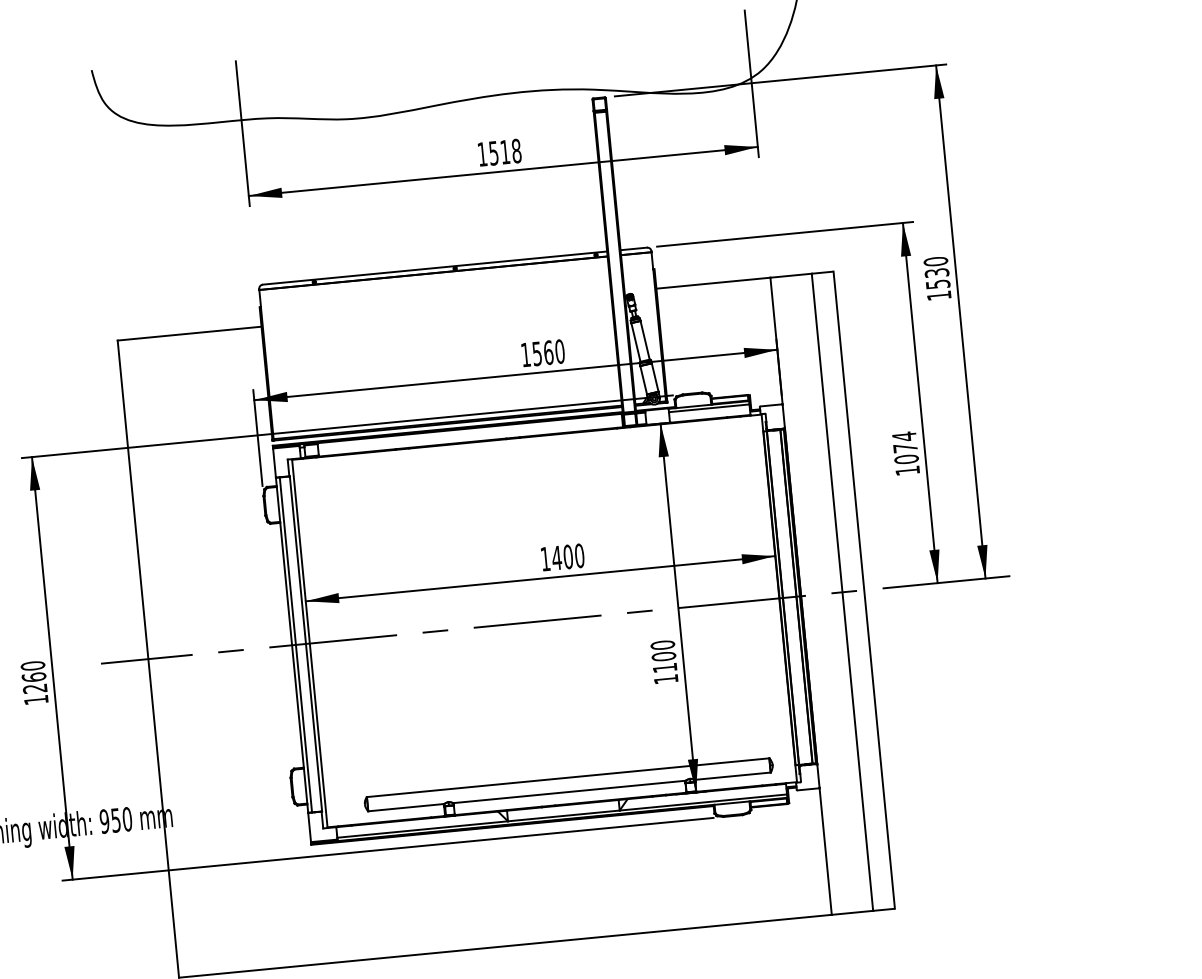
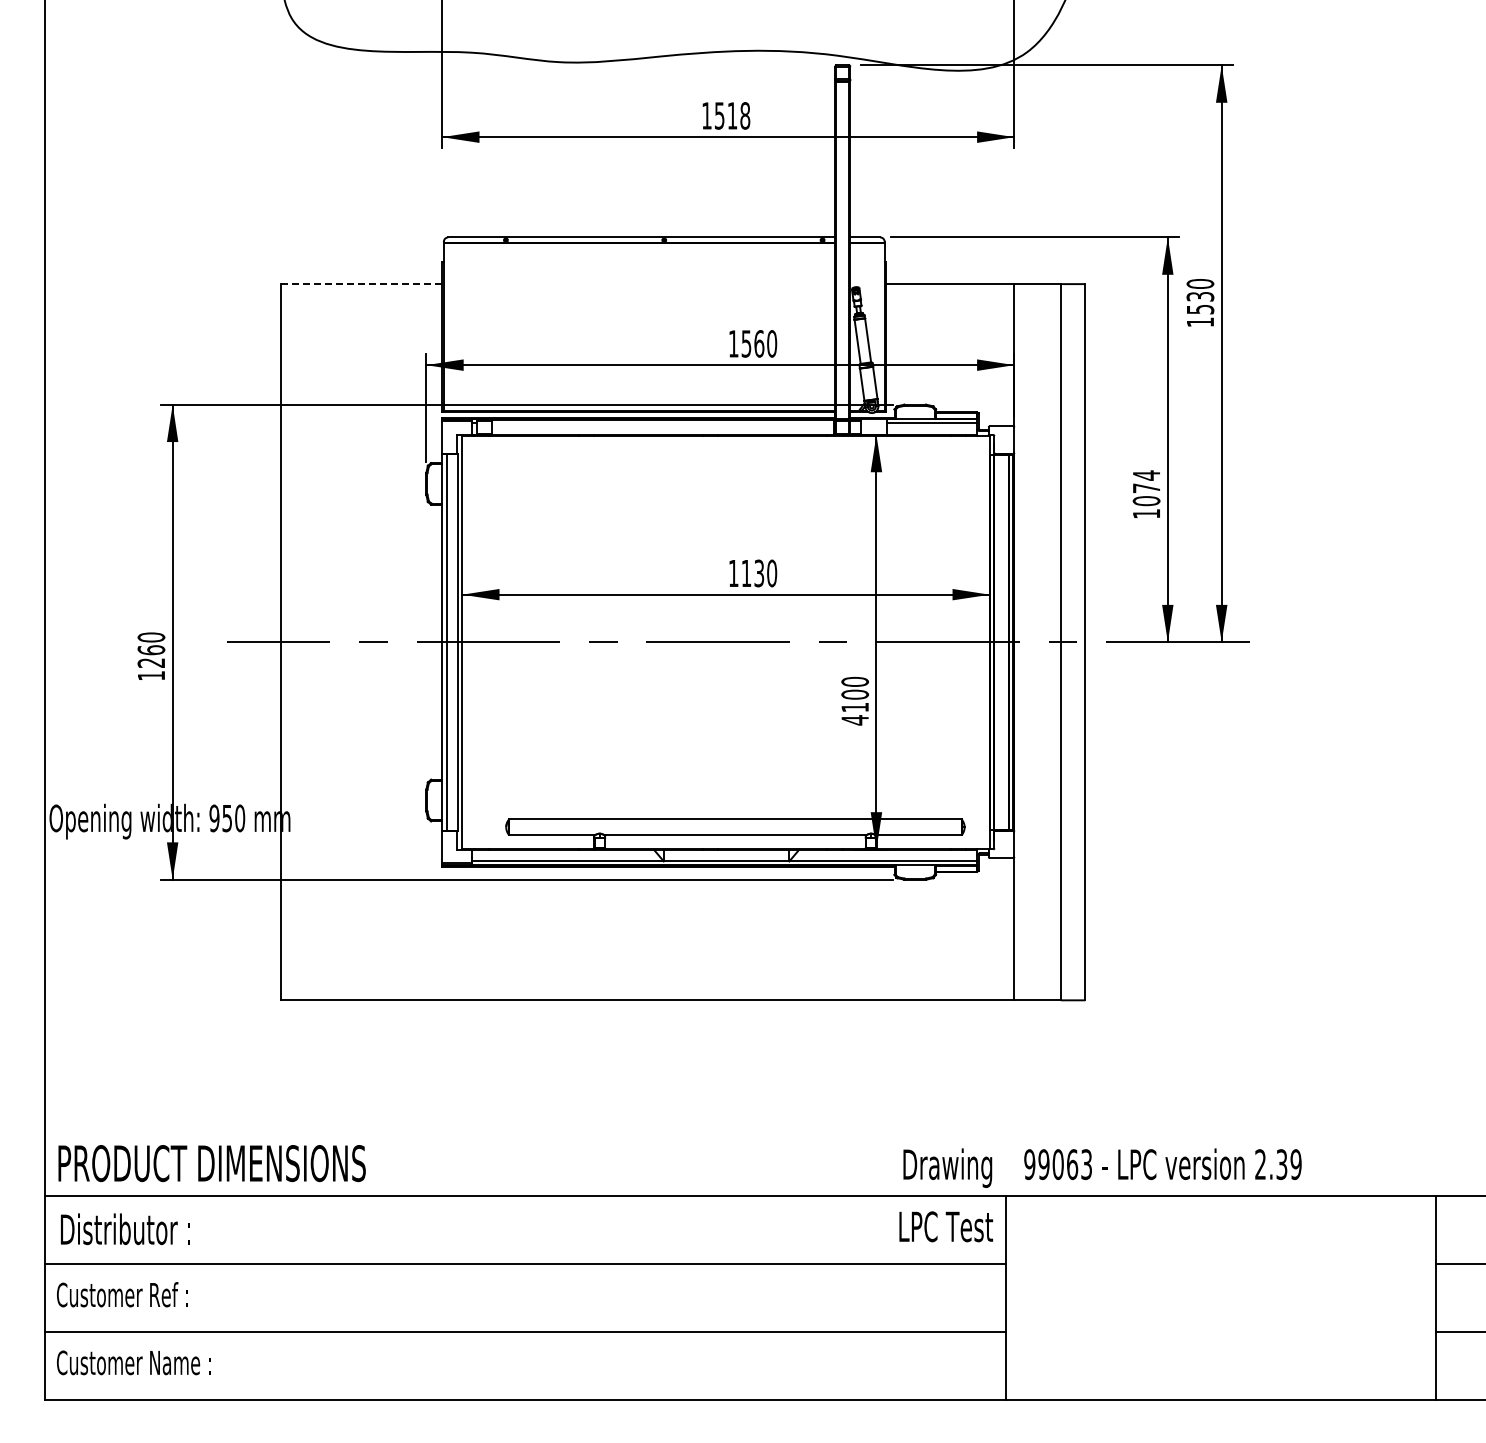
line: (189, 333) -> (361, 284), solid -> dashed
text: (562, 557) -> (752, 573), 1400 -> 1130
text: (665, 679) -> (854, 720), 1100 -> 4100

